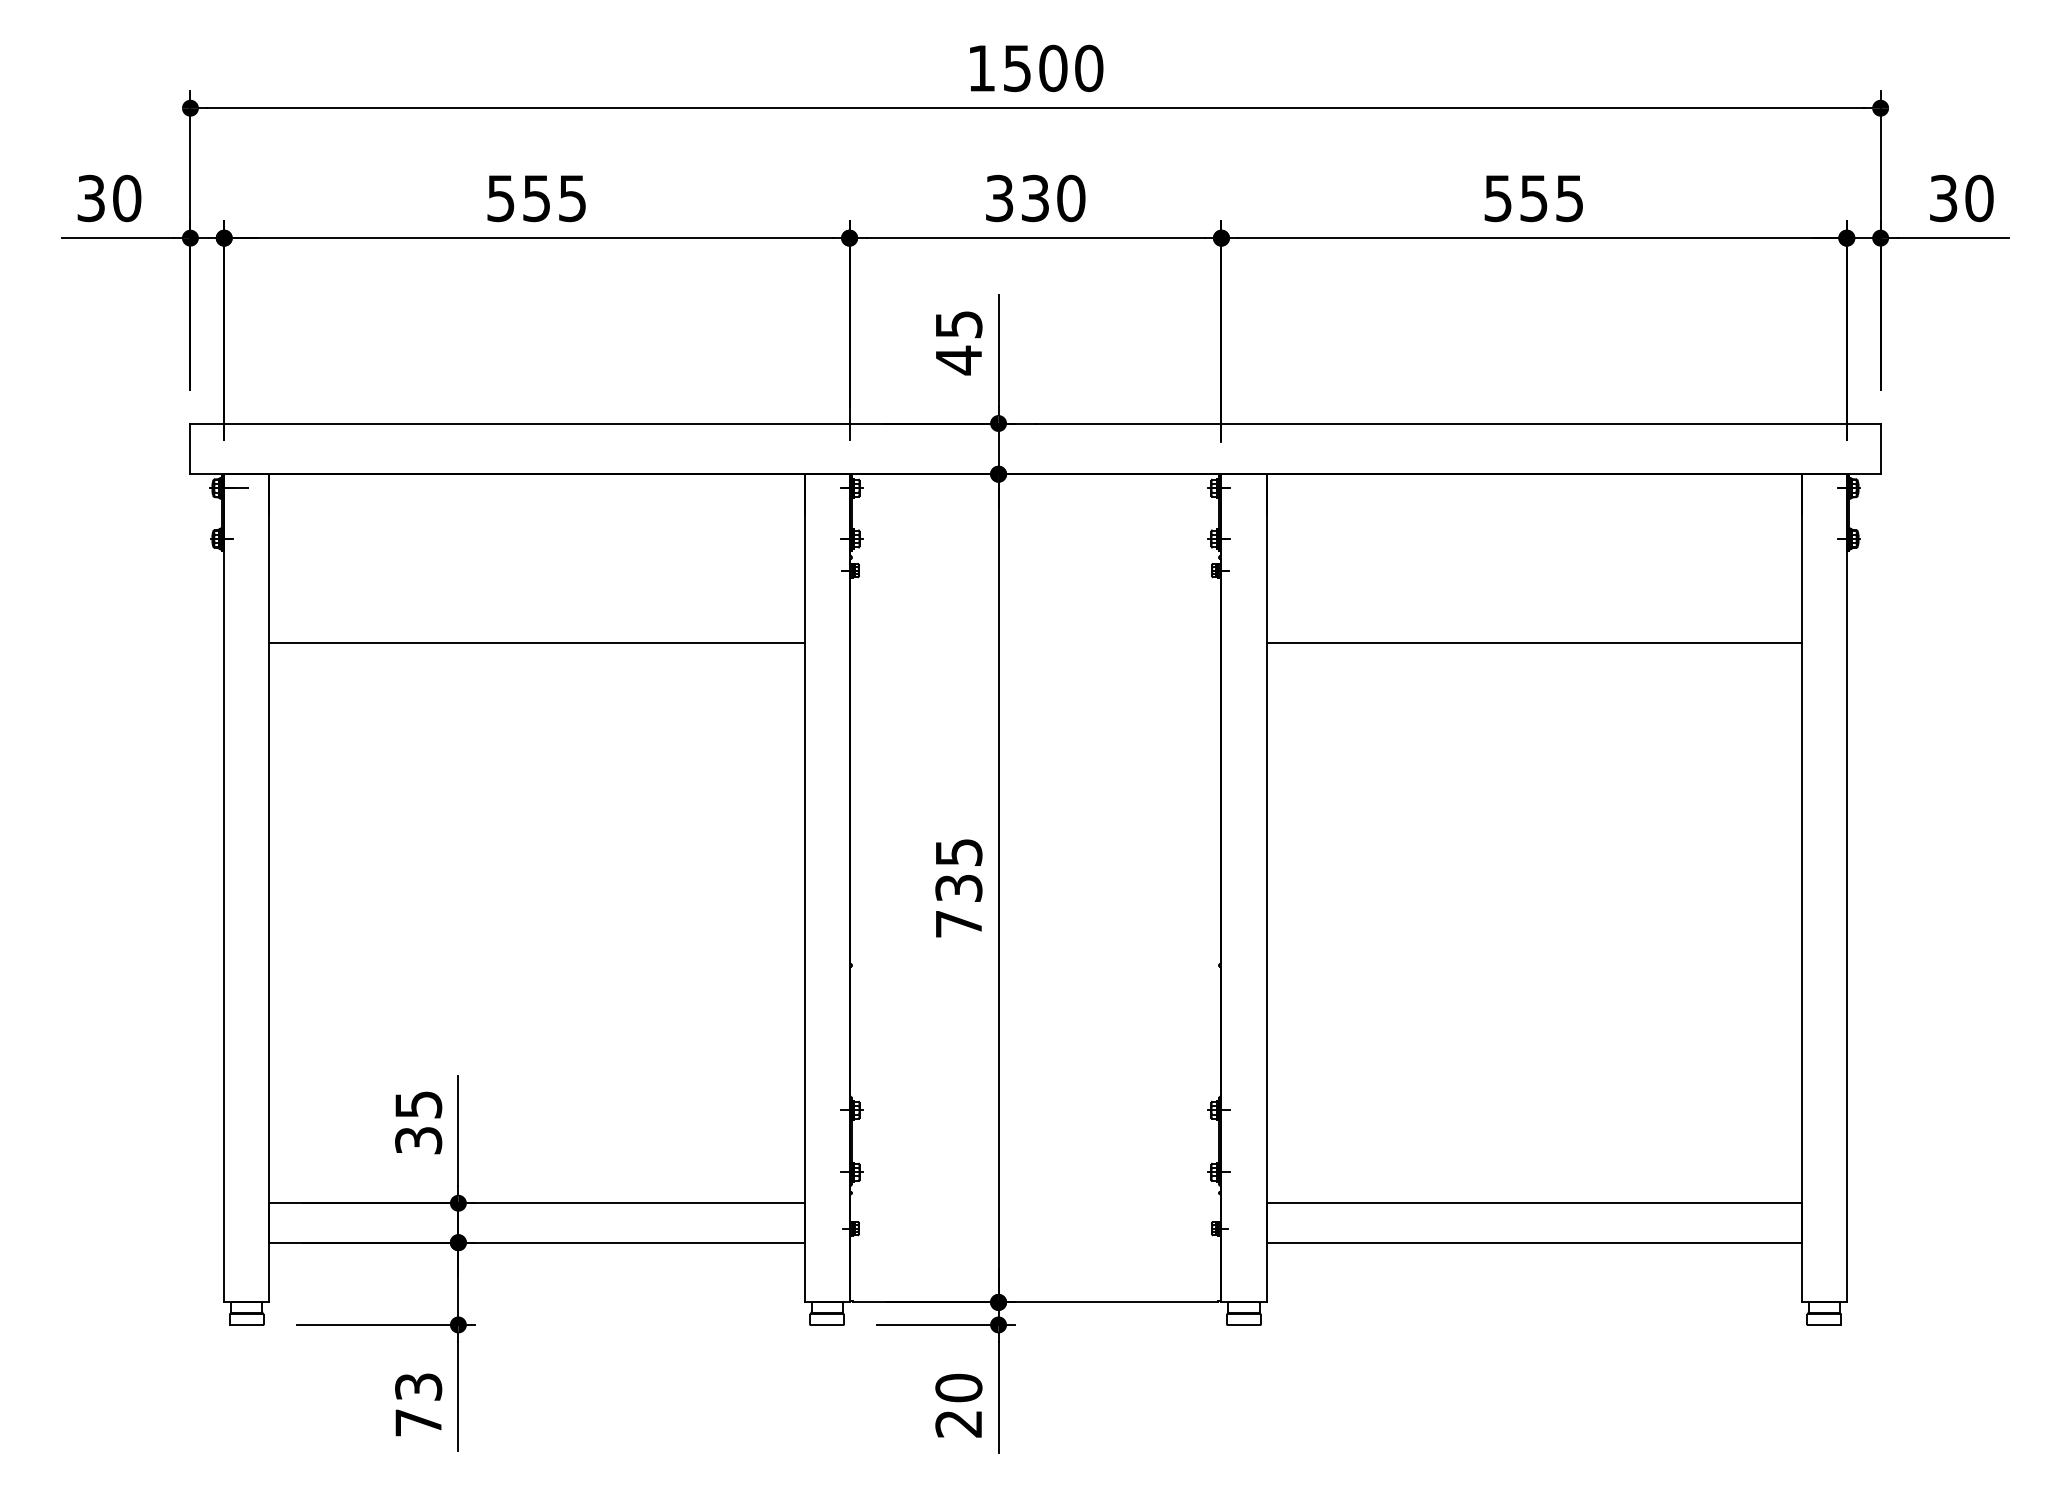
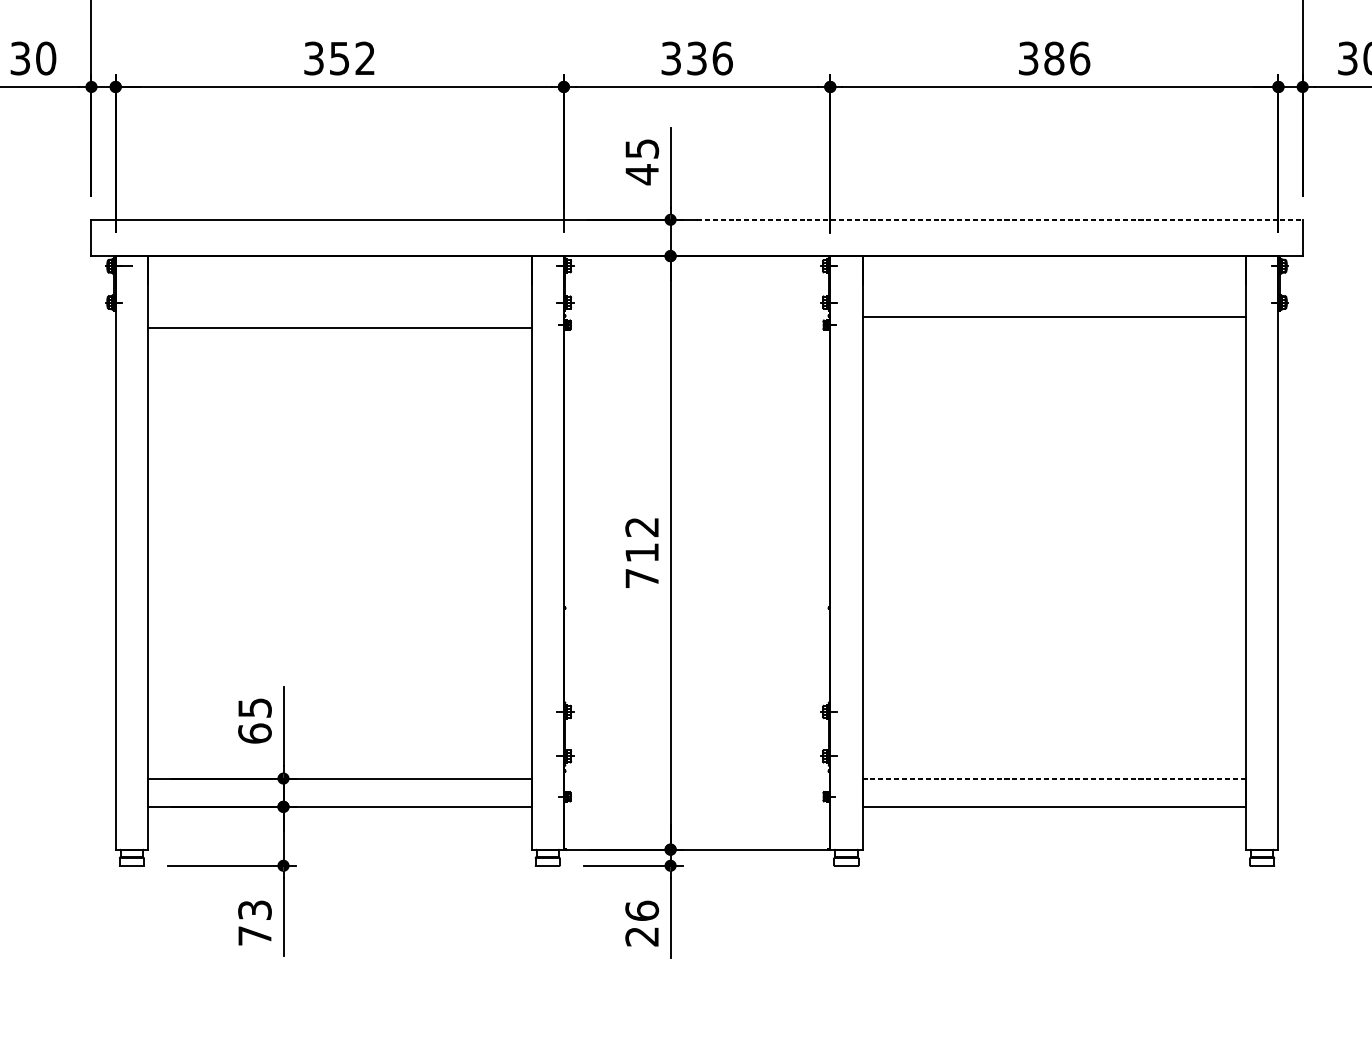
text: (1071, 197) -> (722, 57), 330 -> 336
text: (536, 198) -> (339, 58), 555 -> 352
text: (1534, 198) -> (1054, 58), 555 -> 386
line: (1458, 423) -> (1000, 219), solid -> dashed
line: (536, 643) -> (339, 328), moved
line: (1533, 643) -> (1053, 317), moved
text: (958, 870) -> (641, 540), 735 -> 712
text: (418, 1140) -> (254, 733), 35 -> 65
line: (1534, 1203) -> (1054, 778), solid -> dashed
text: (958, 1387) -> (641, 910), 20 -> 26

